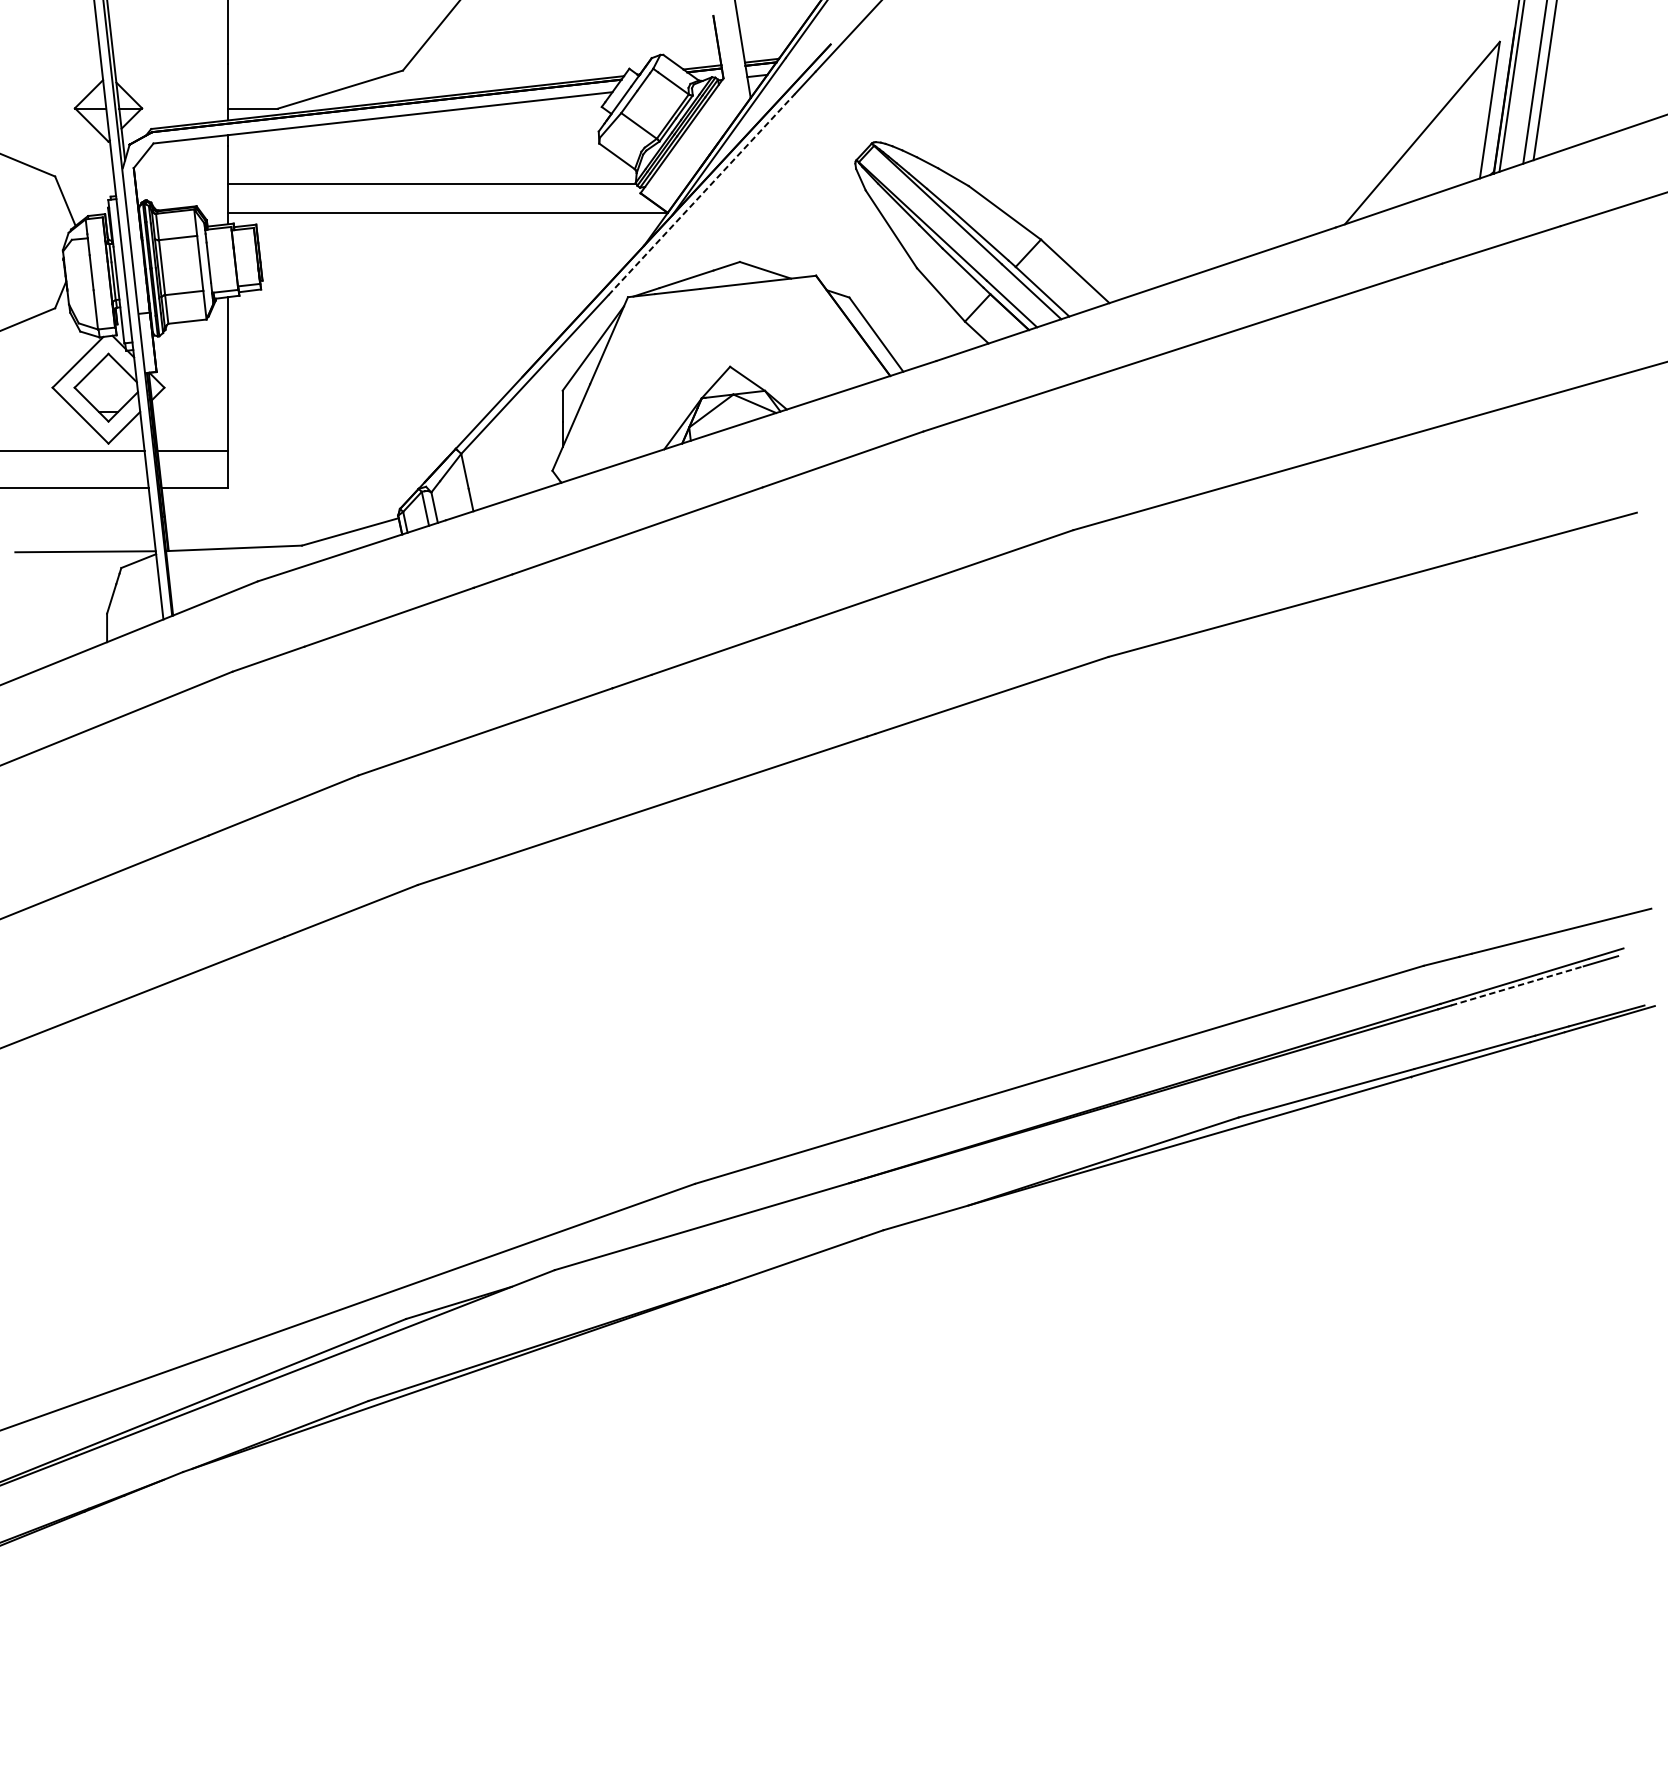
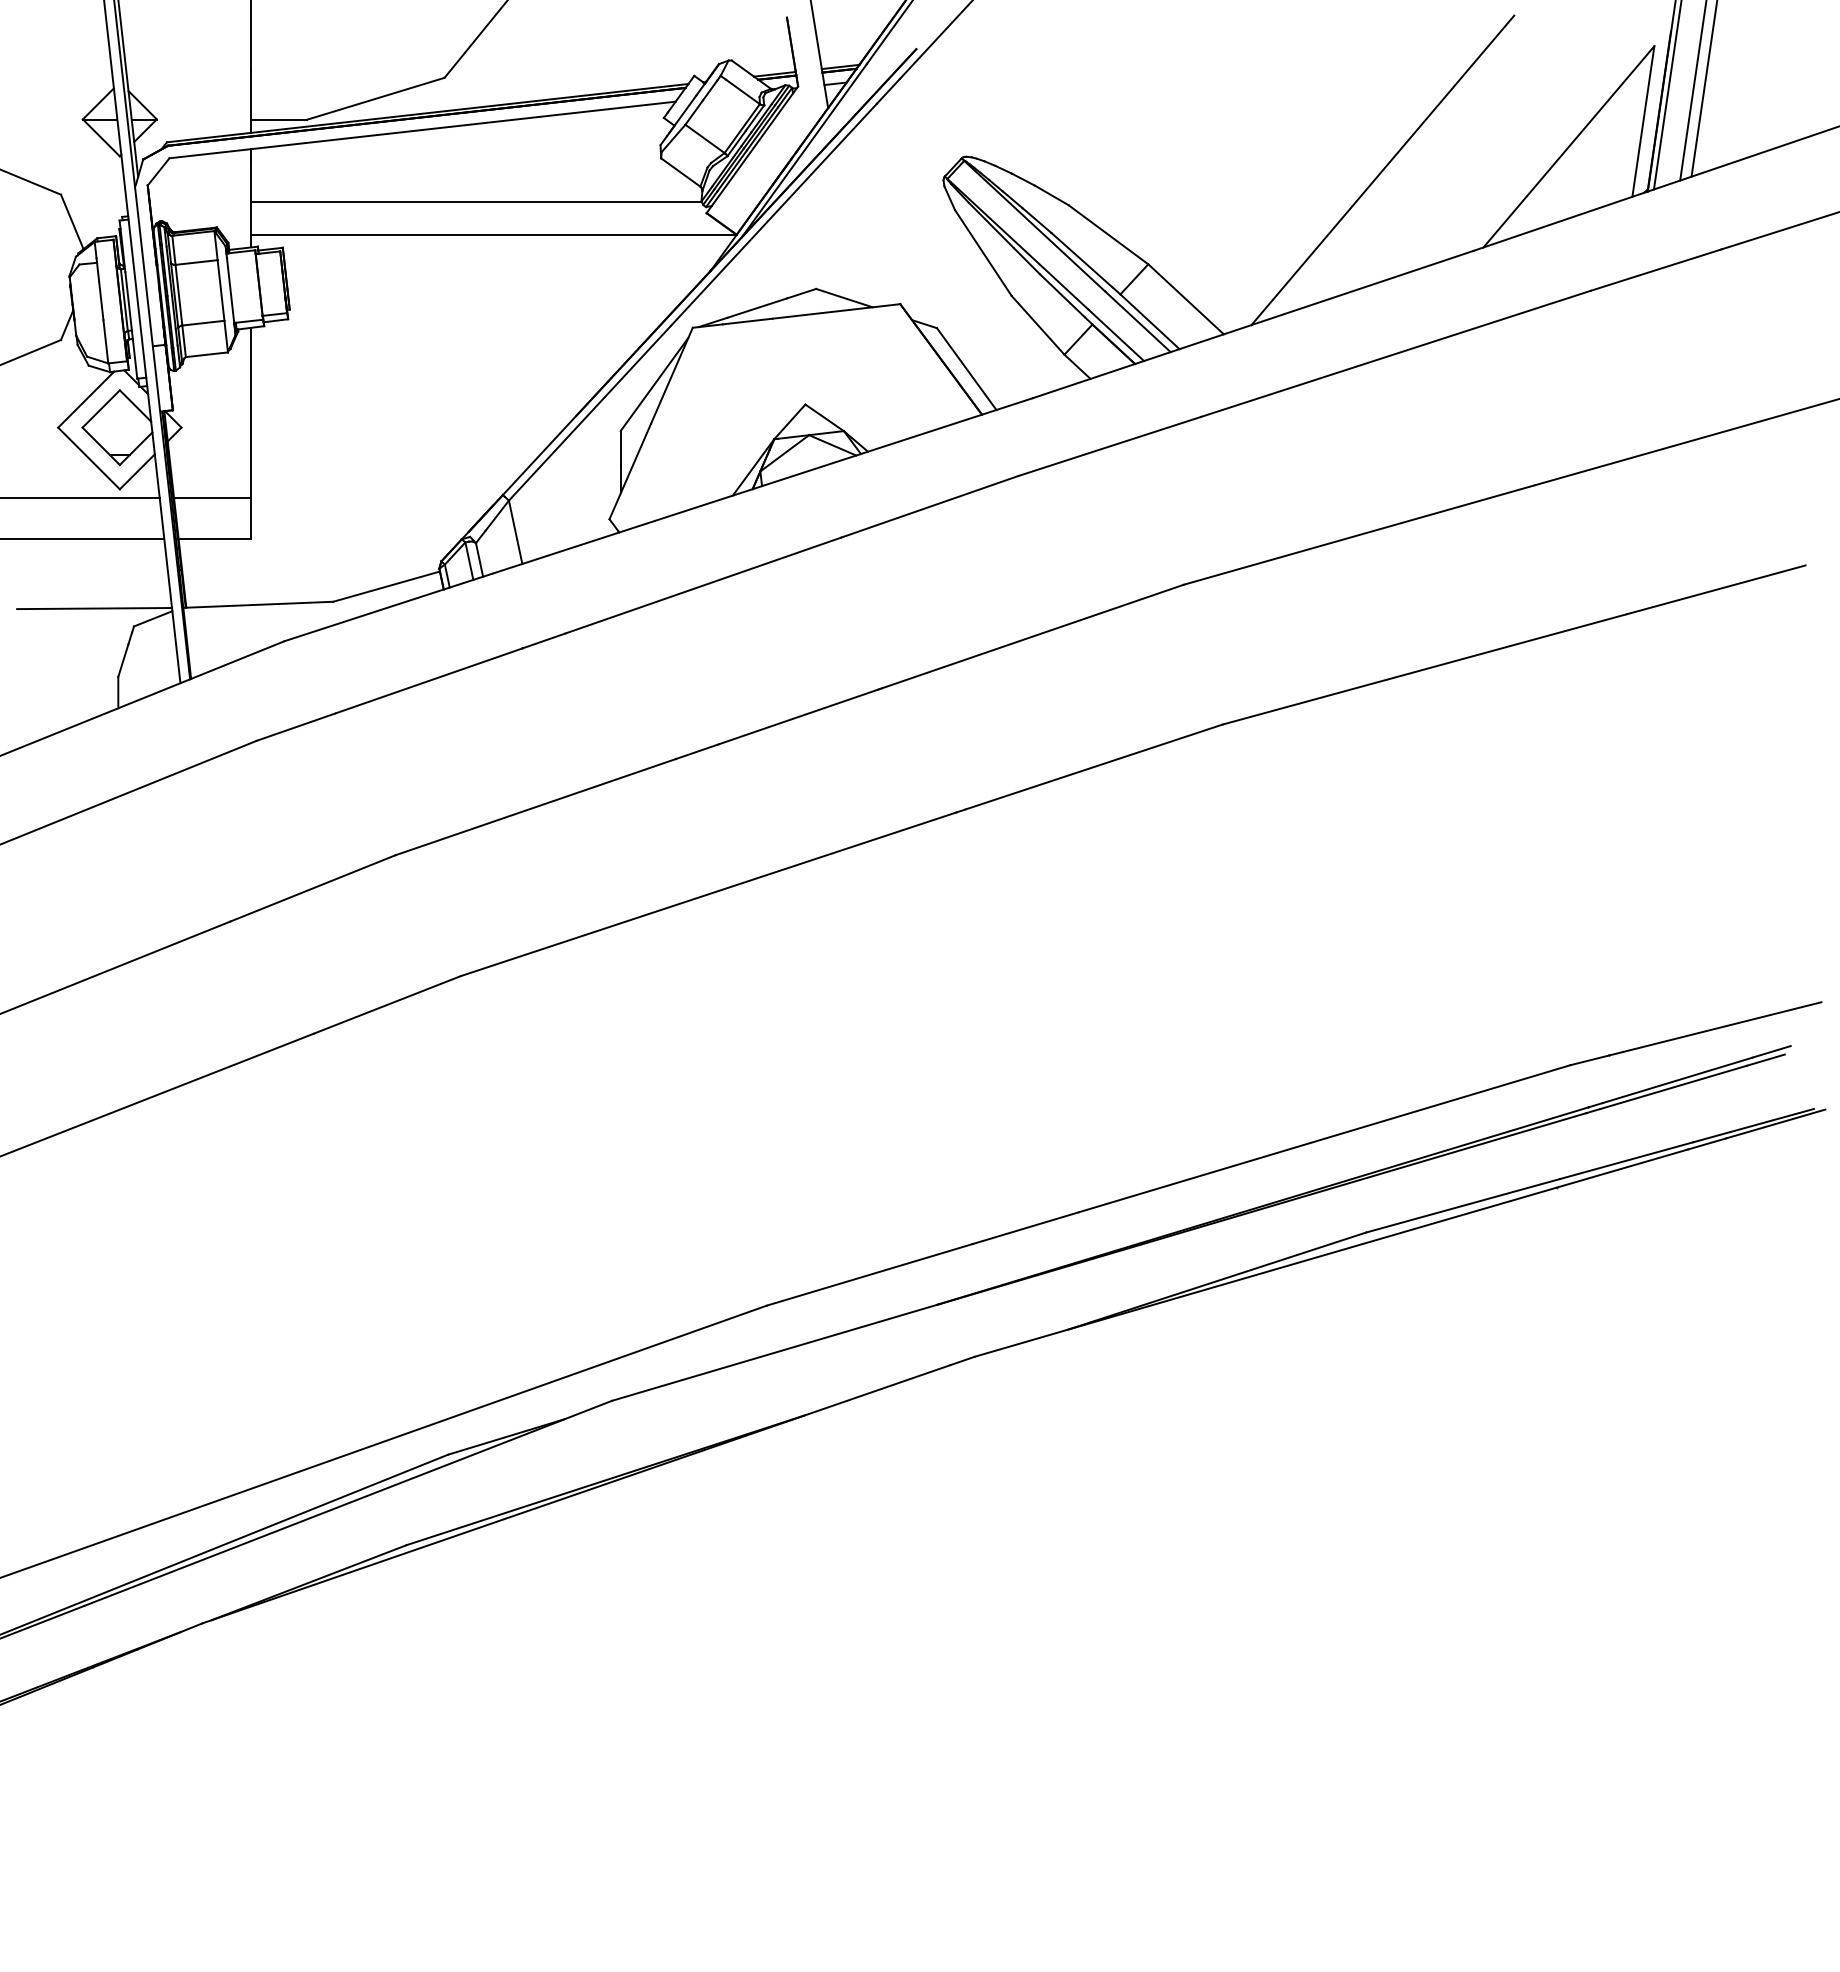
line: (1253, 154) -> (1382, 170), added
line: (702, 194) -> (774, 214), dashed -> solid
line: (1518, 986) -> (1674, 1087), dashed -> solid

